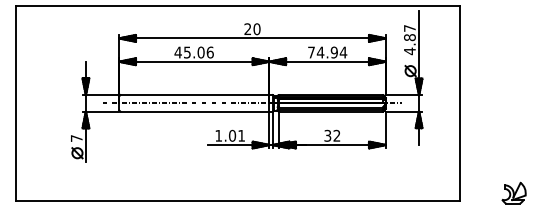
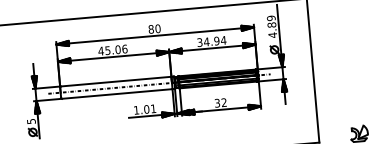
text: (409, 28) -> (271, 18), 4.87 -> 4.89
text: (247, 29) -> (150, 29), 20 -> 80
text: (311, 52) -> (199, 42), 74.94 -> 34.94
text: (76, 138) -> (31, 121), 7 -> 5

